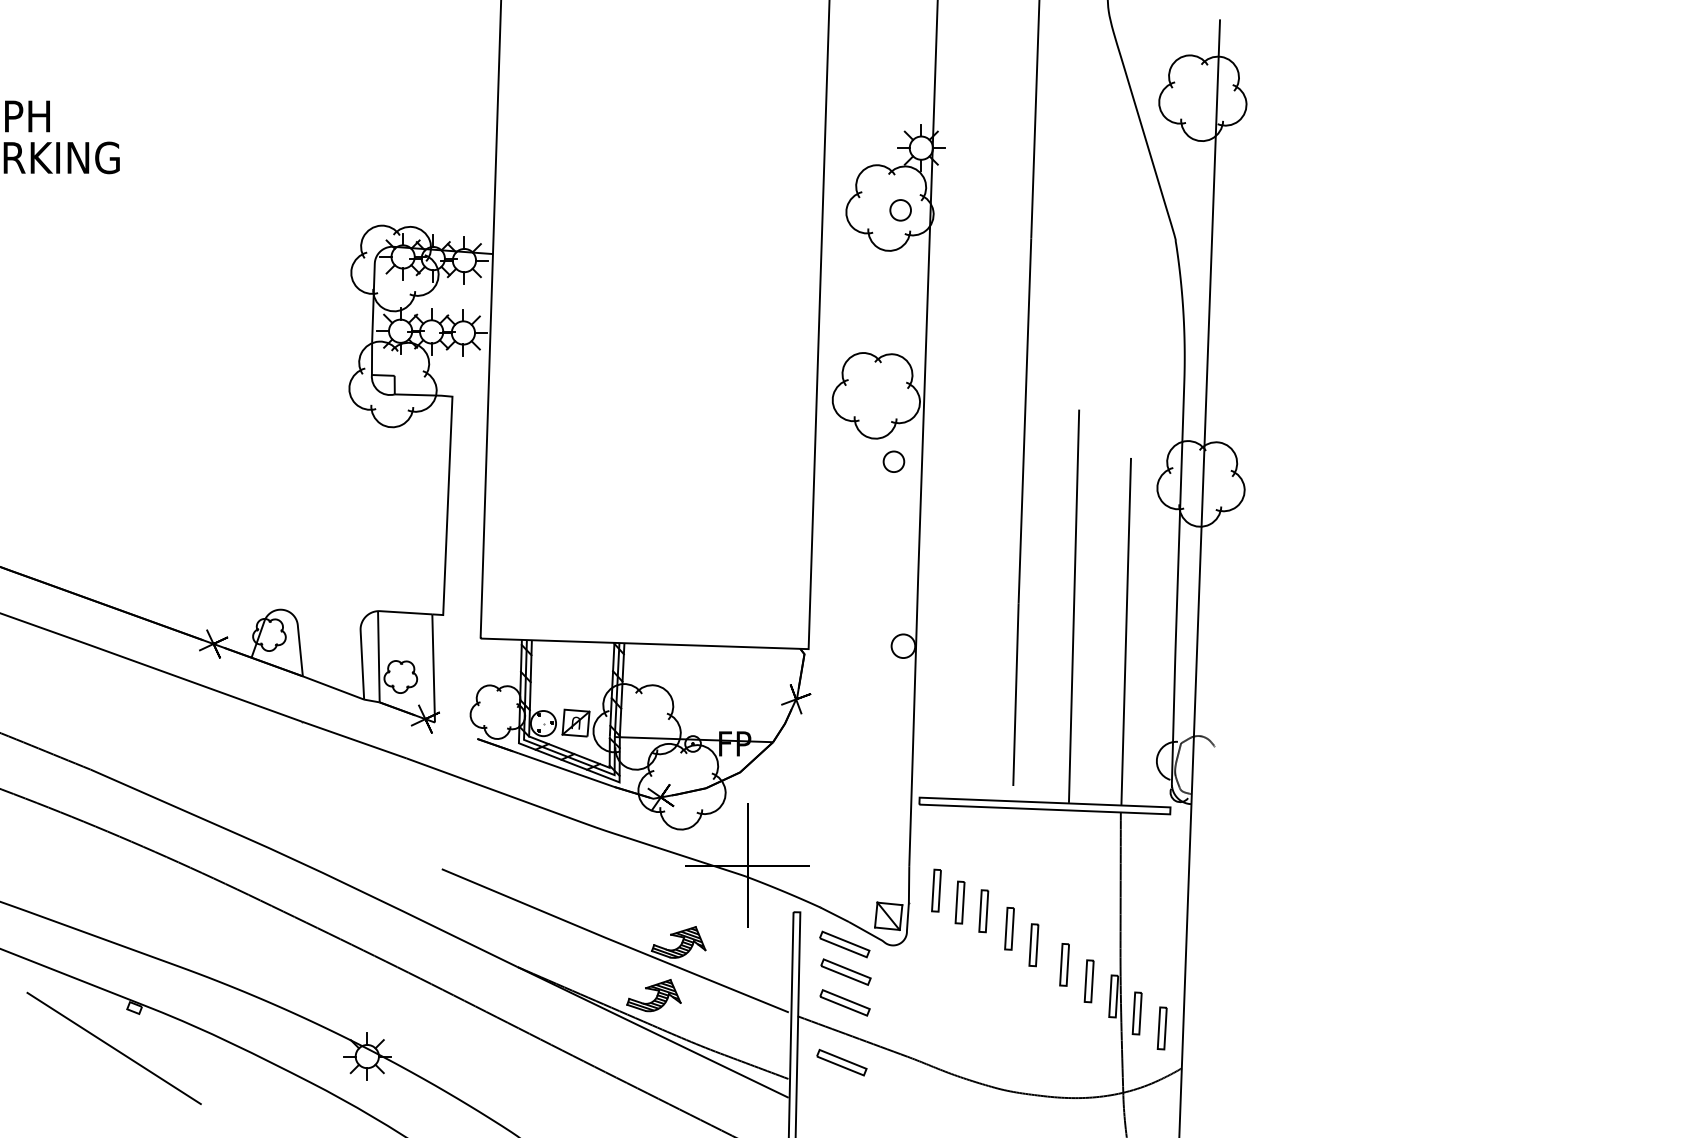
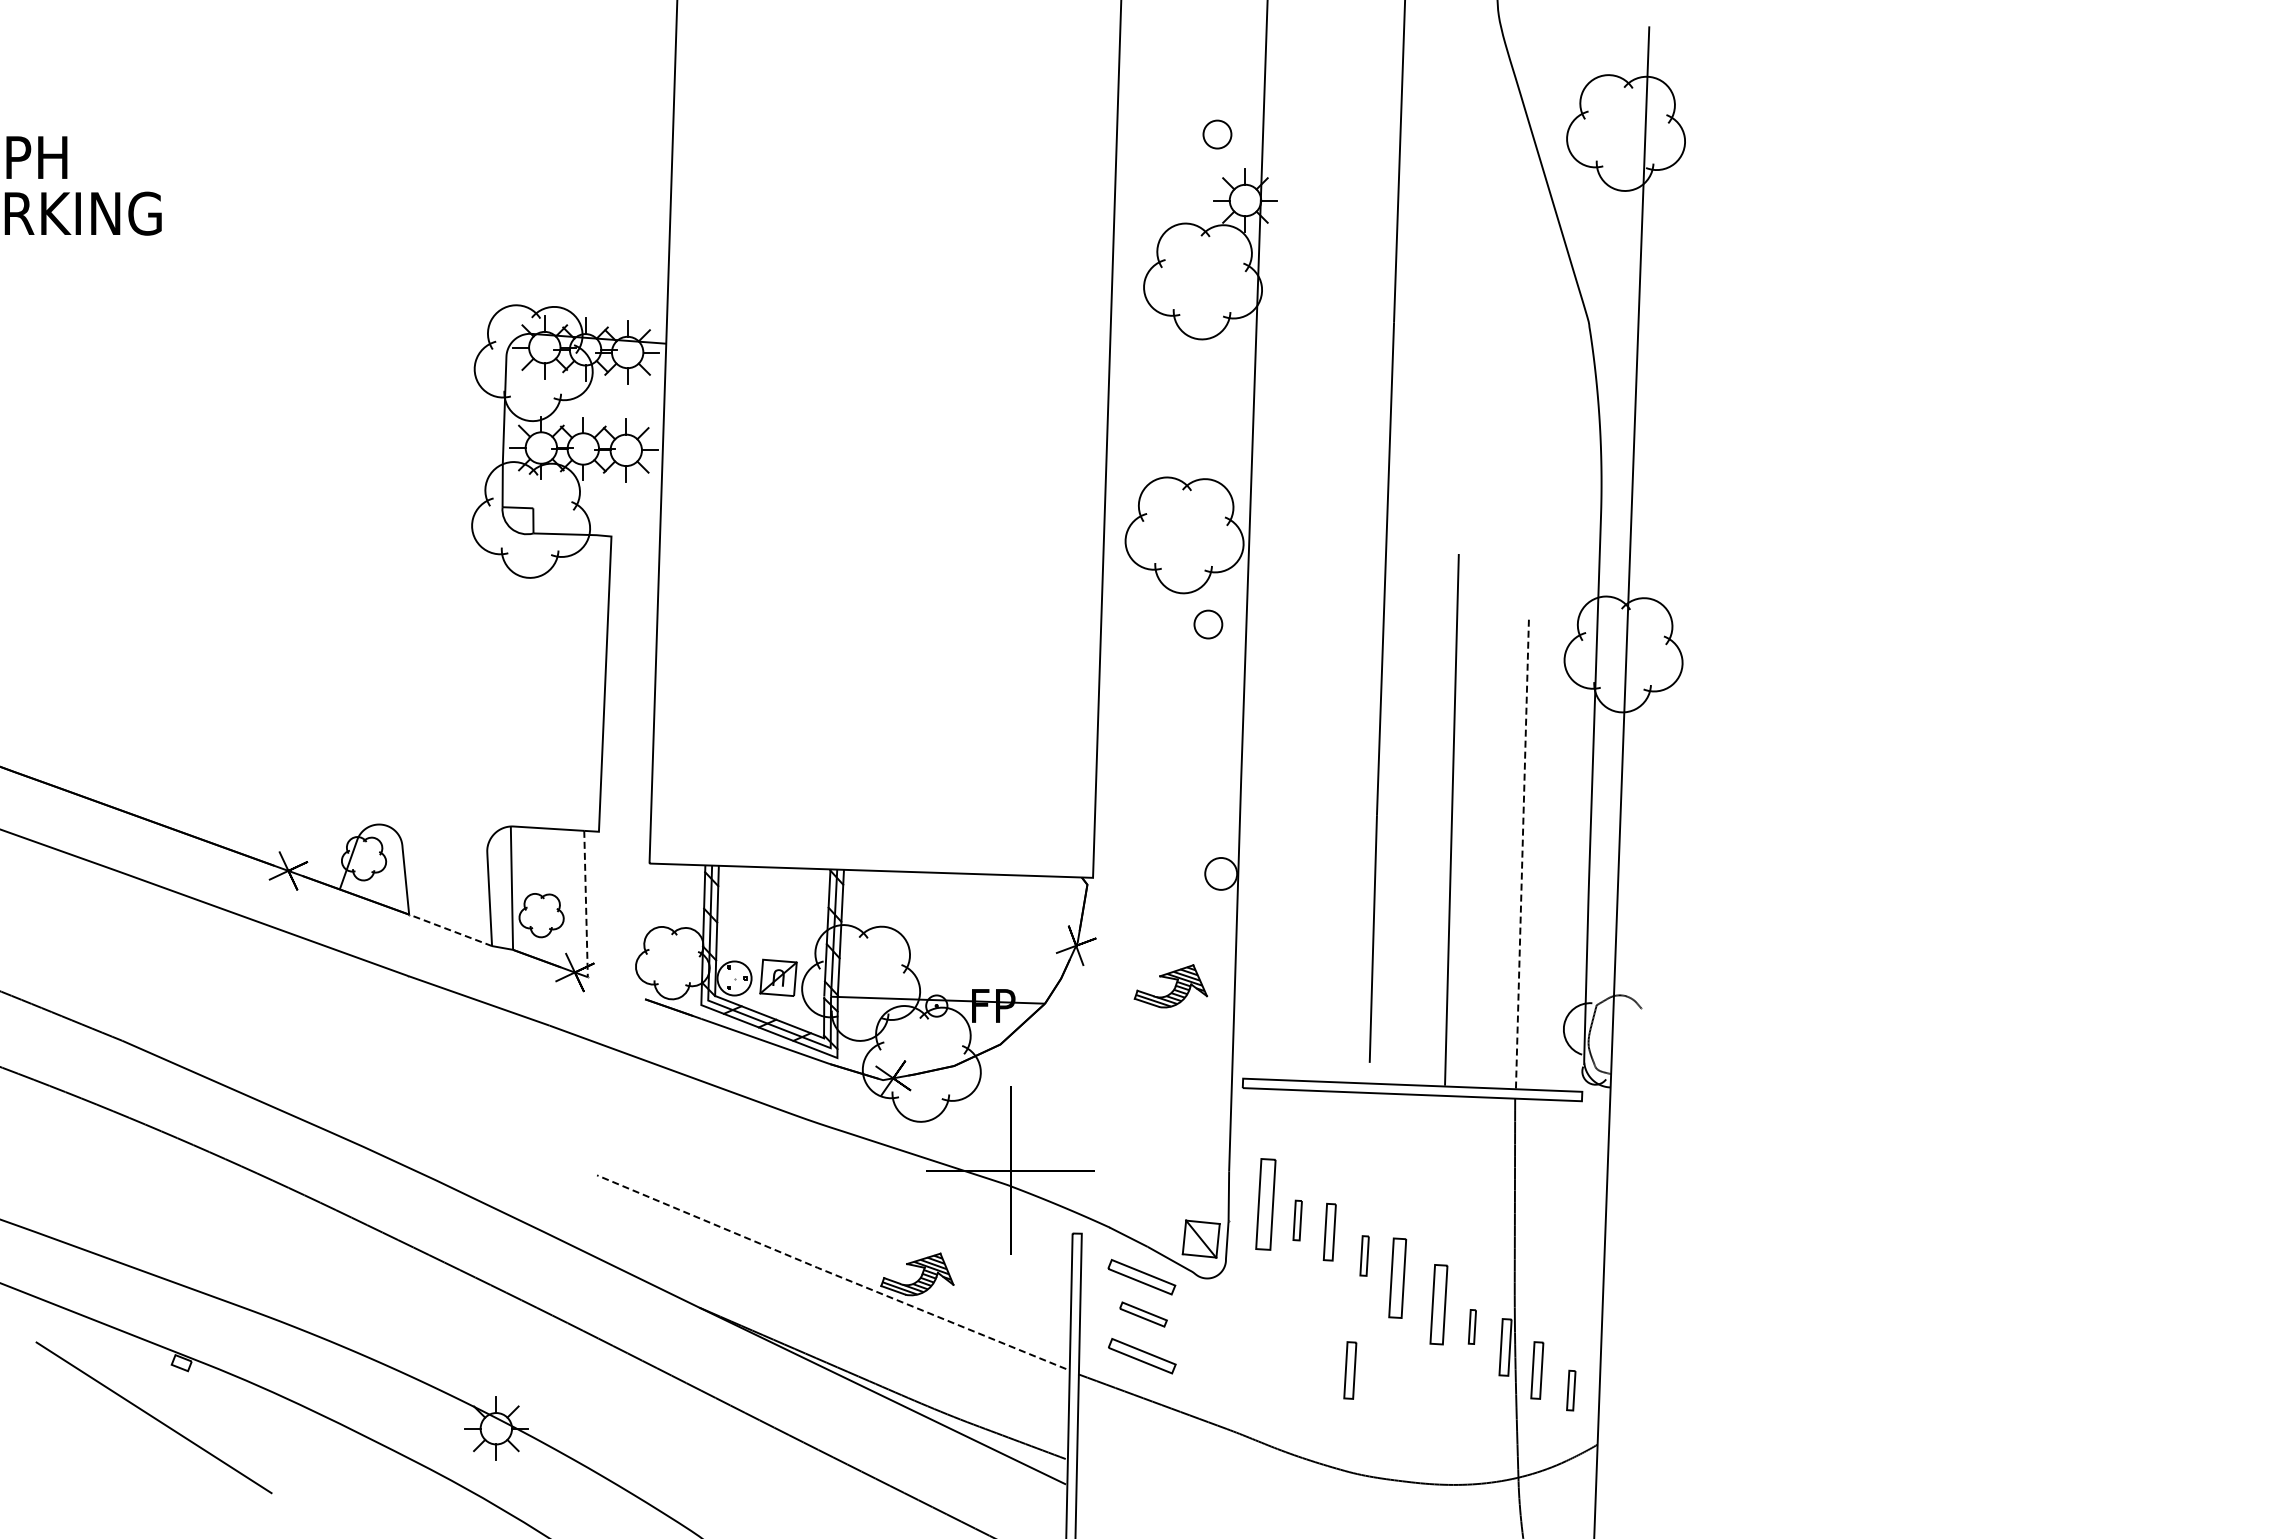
circle: (900, 210) -> (1217, 134), moved
line: (1126, 631) -> (1522, 853), solid -> dashed
line: (434, 668) -> (586, 904), solid -> dashed
line: (333, 688) -> (450, 930), solid -> dashed
part: (936, 890) -> (1265, 1204), size x1.6
part: (959, 902) -> (1297, 1220), size x0.7
part: (1009, 928) -> (1364, 1255), size x0.7
line: (614, 941) -> (830, 1273), solid -> dashed
part: (1033, 944) -> (1397, 1277), size x1.4
part: (1064, 964) -> (1439, 1304), size x1.4
part: (845, 972) -> (1143, 1314), size x0.7
part: (1089, 980) -> (1472, 1326), size x0.6
part: (653, 995) -> (1170, 986), moved
part: (999, 1013) -> (1350, 1370), added
part: (1162, 1028) -> (1571, 1390), size x0.7
part: (841, 1062) -> (1137, 1436), removed

